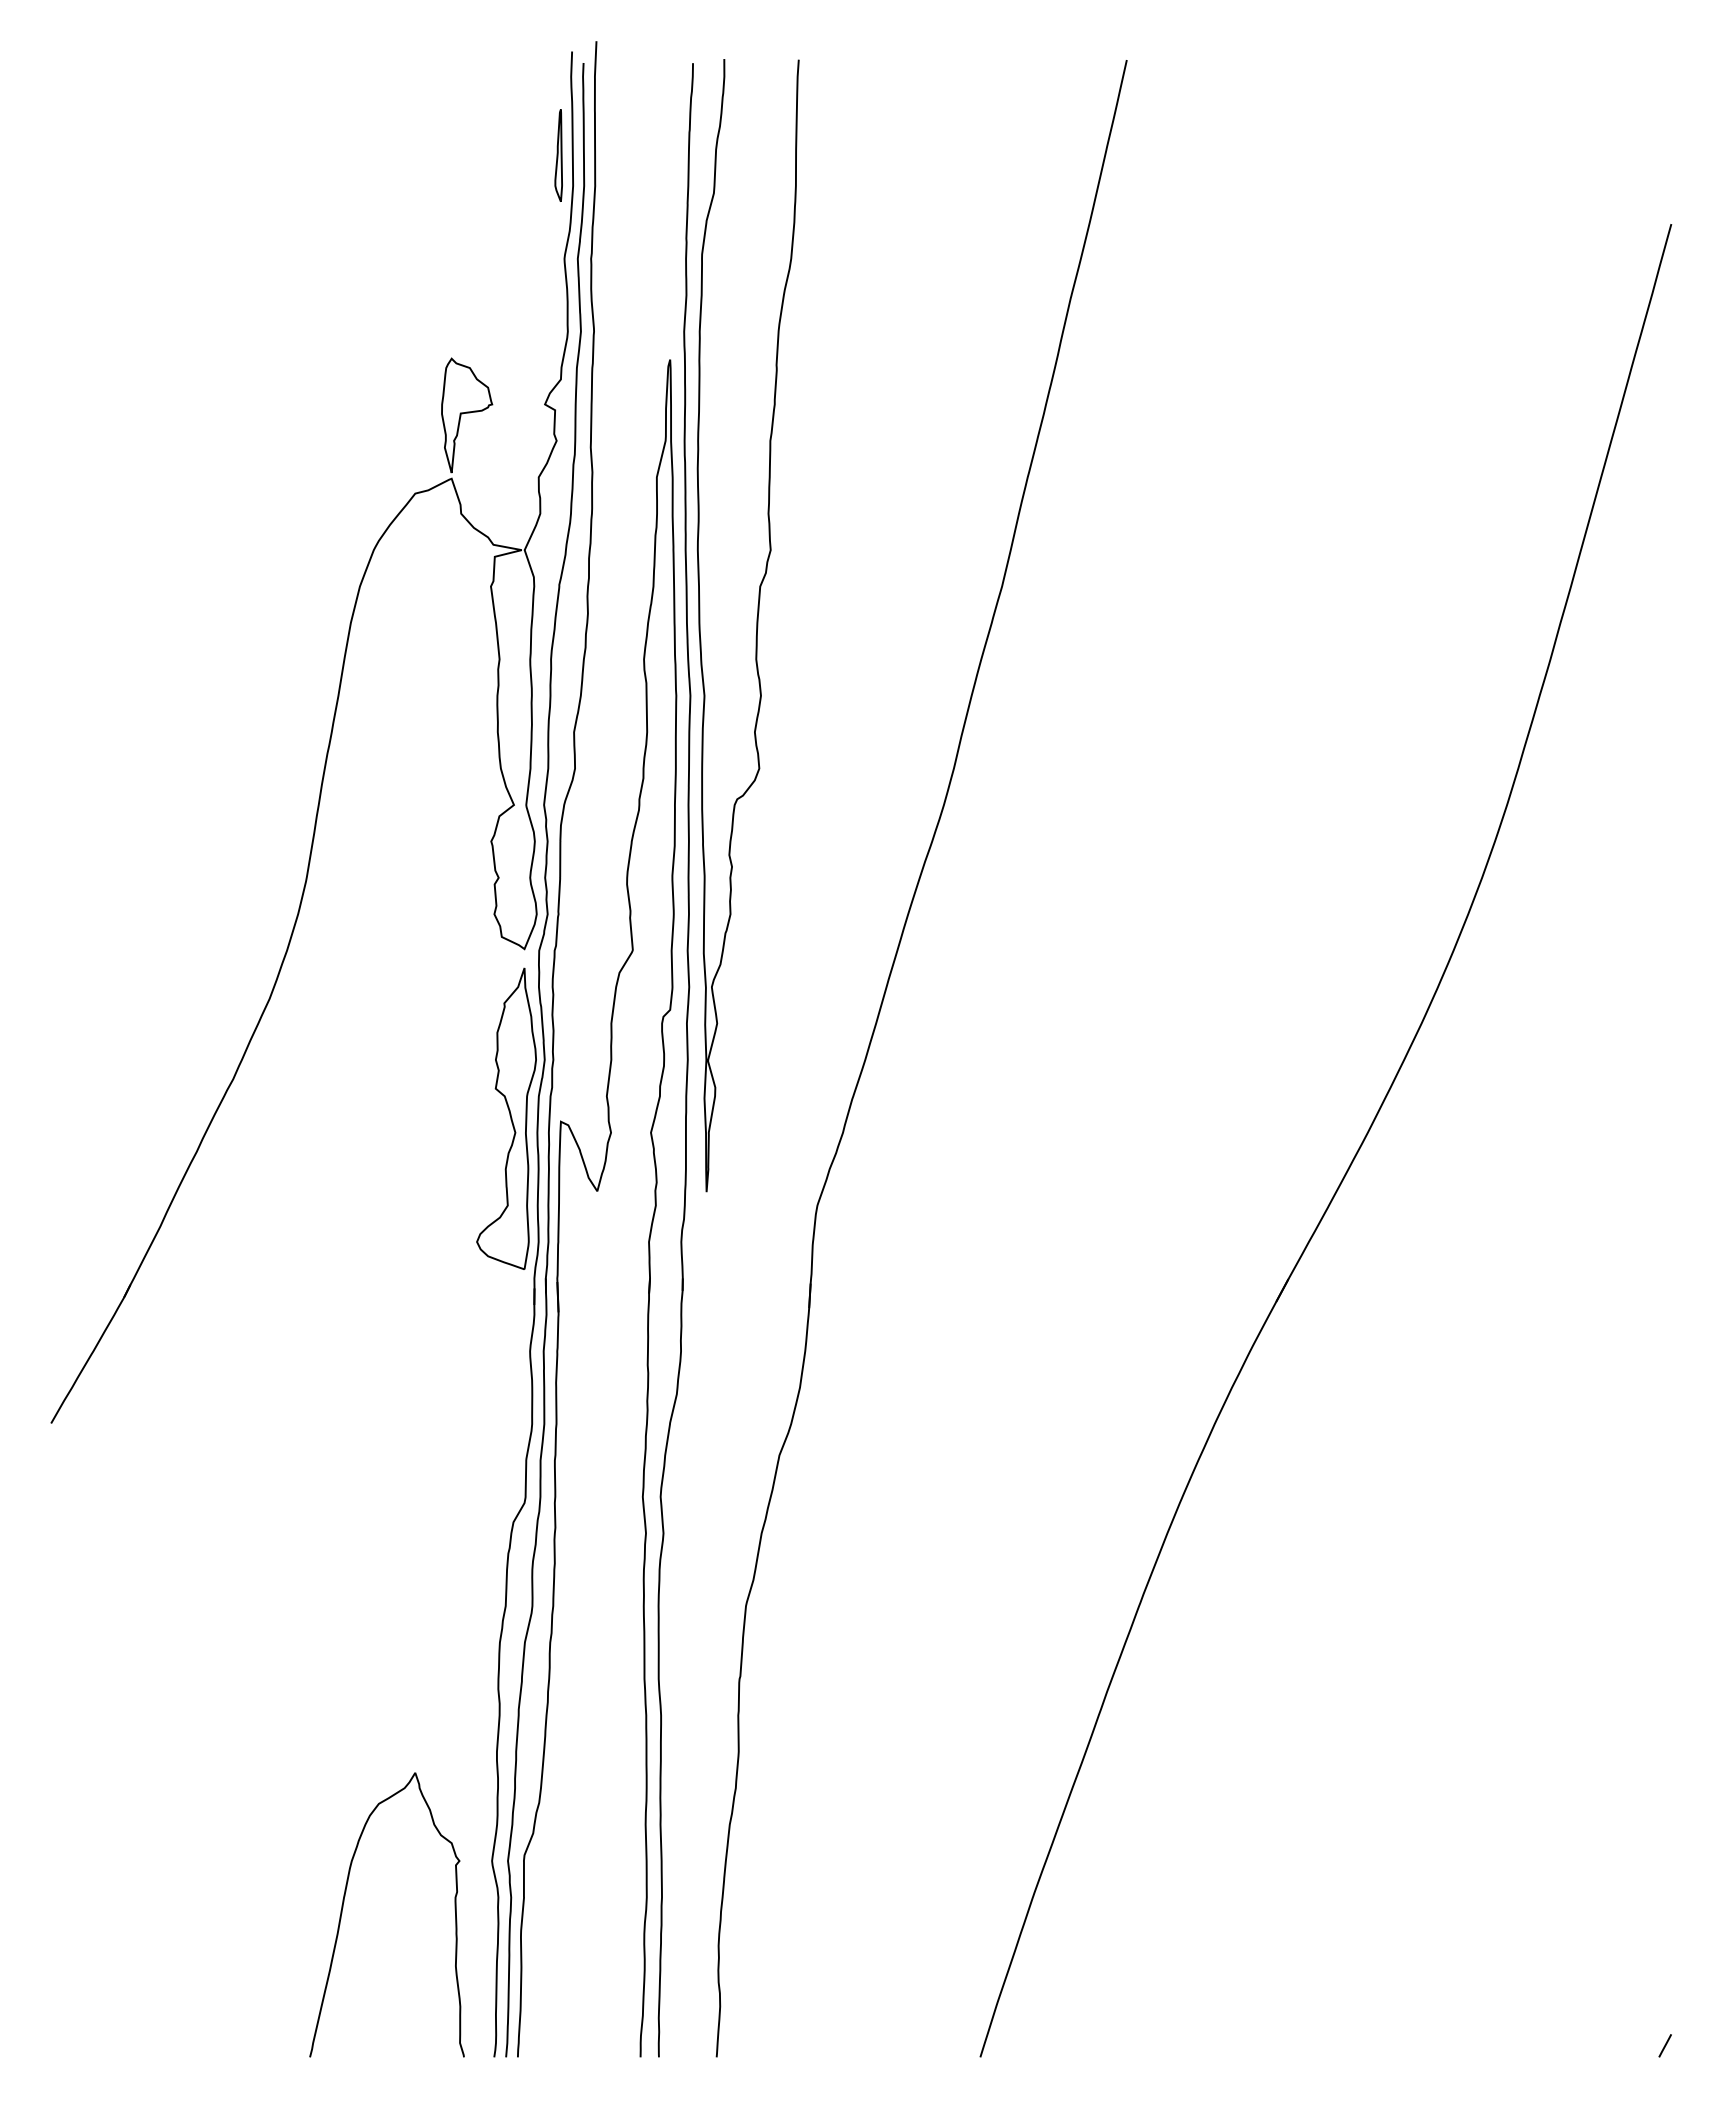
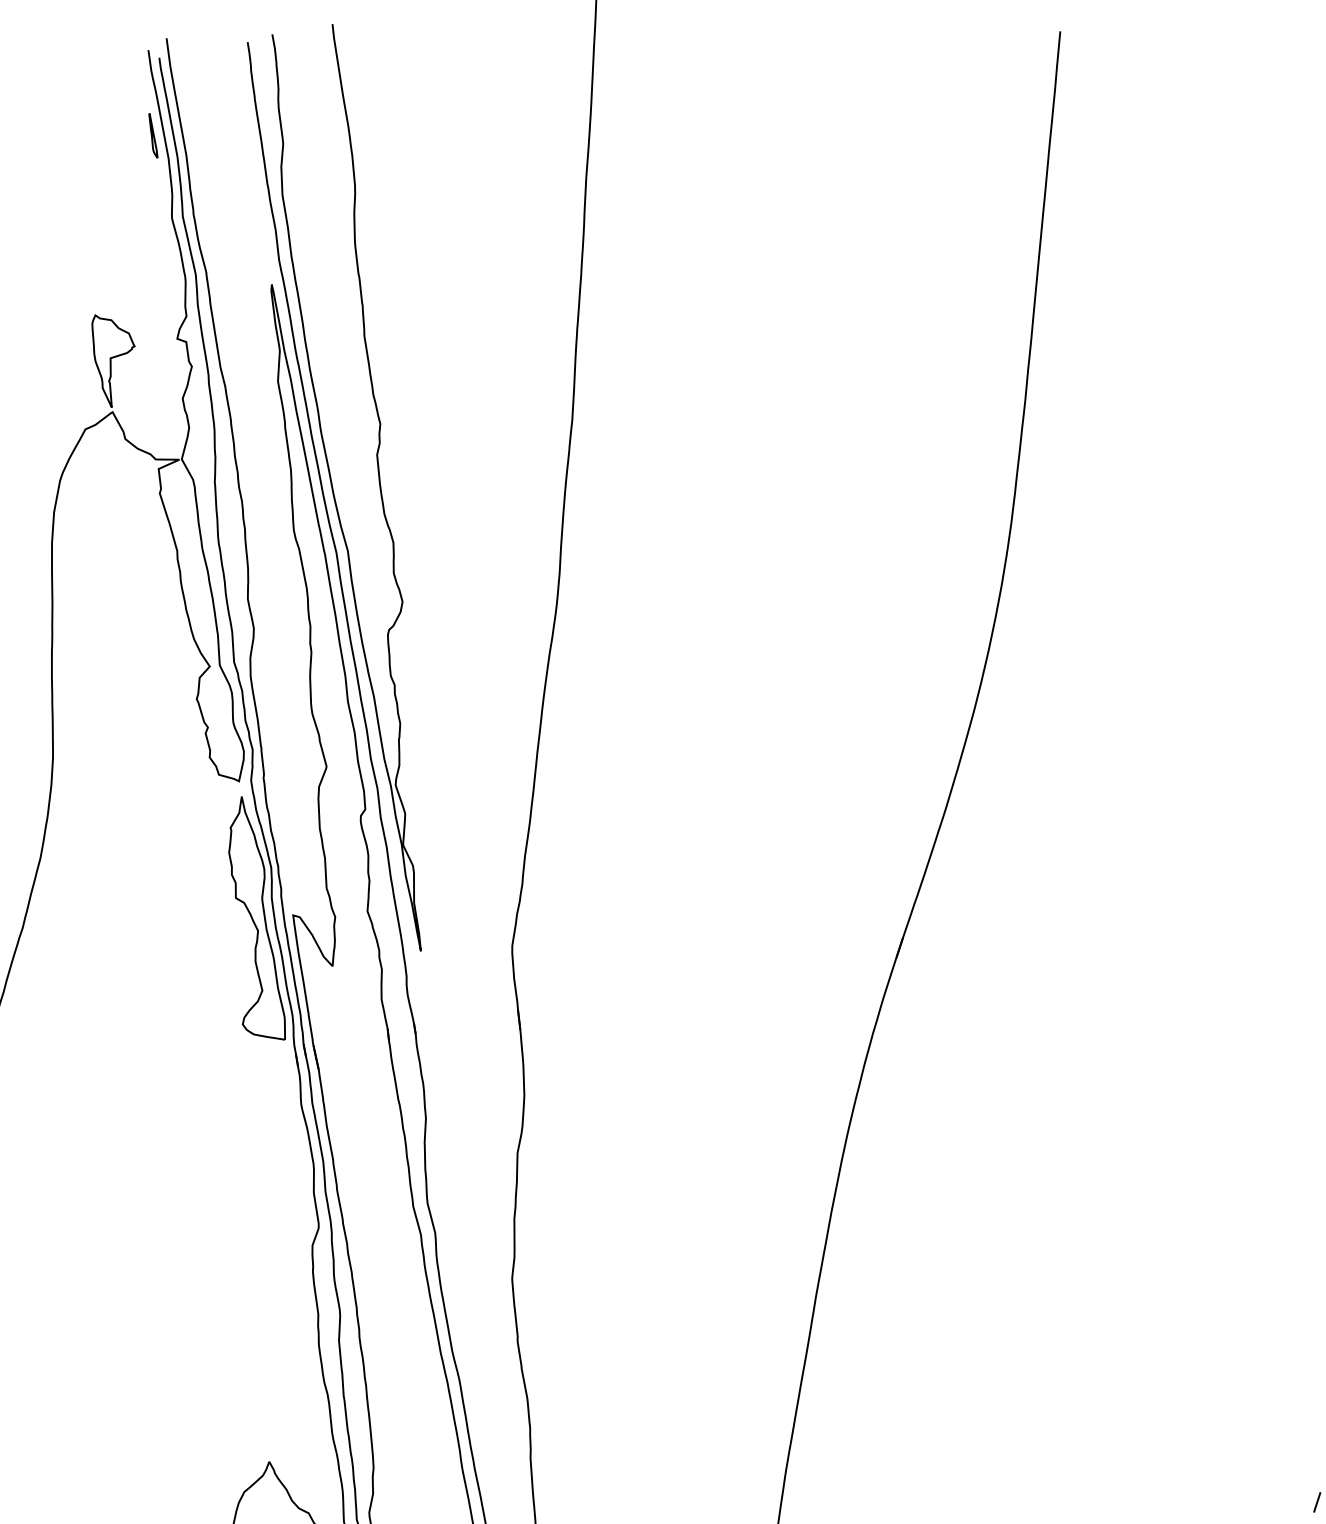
part: (558, 155) -> (152, 135), size x0.6

